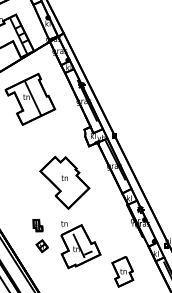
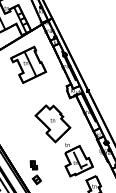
part: (40, 236) -> (35, 173), moved
part: (80, 245) -> (78, 160), moved

